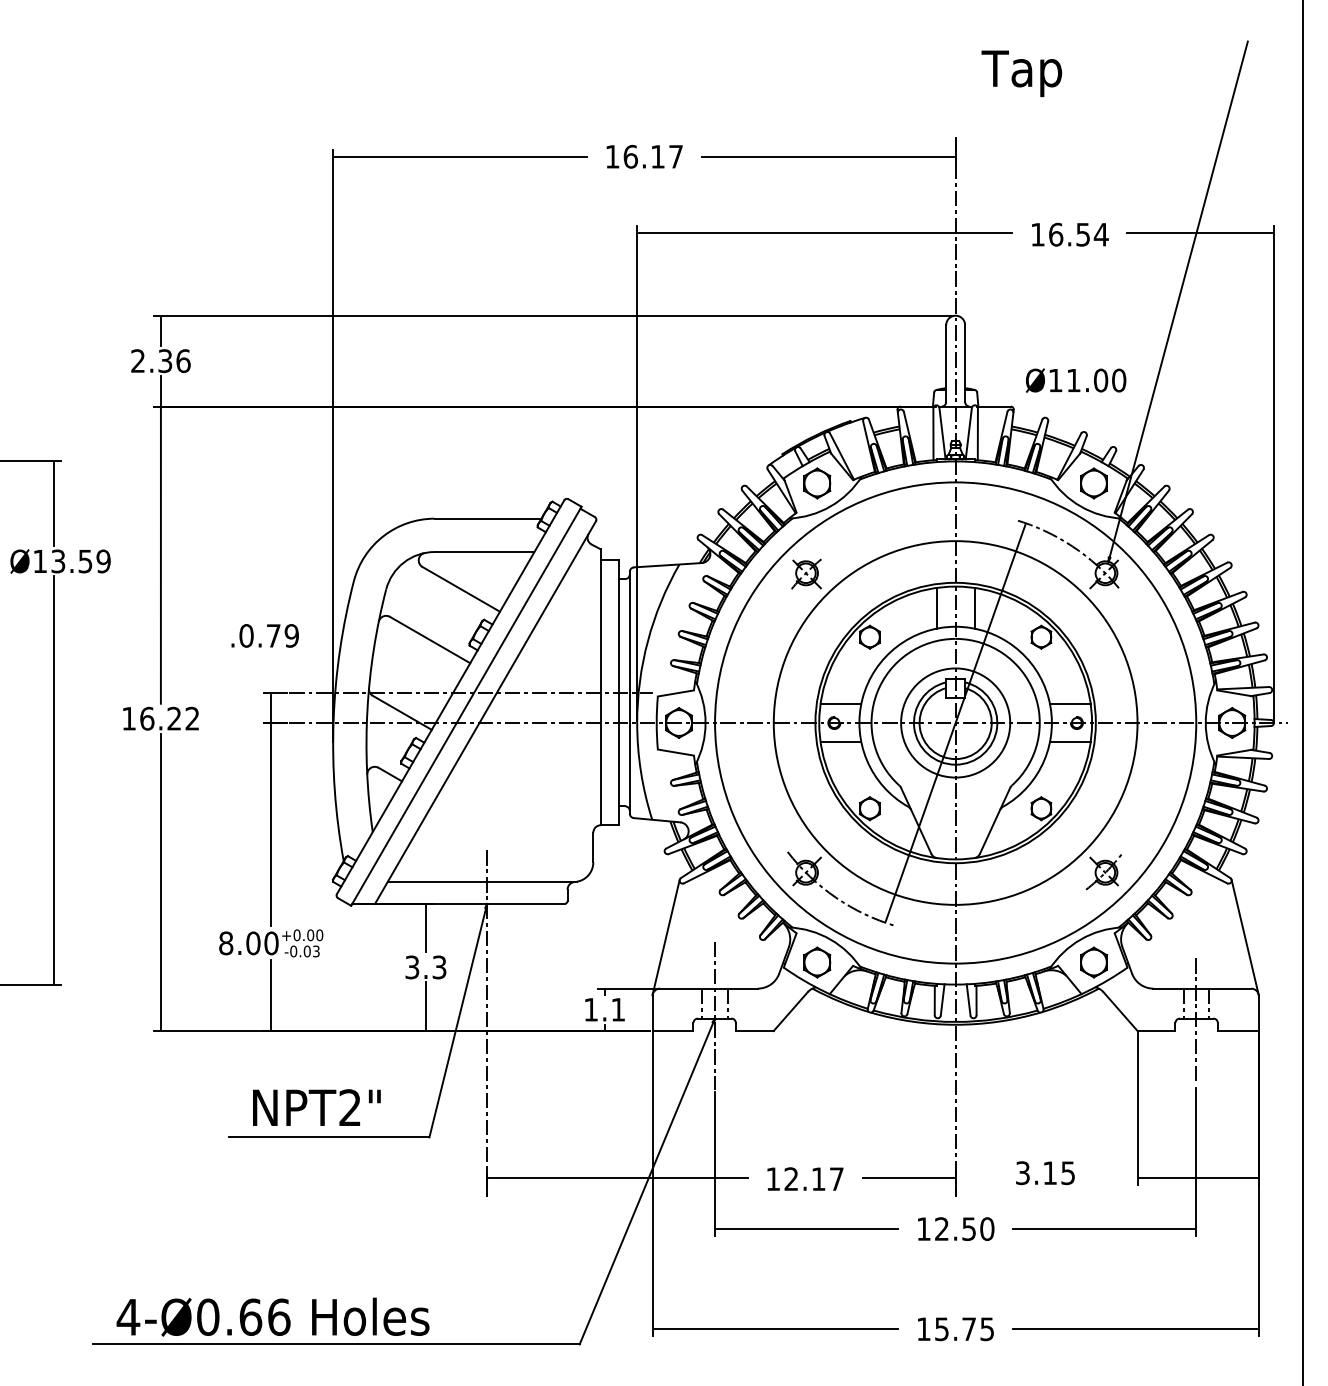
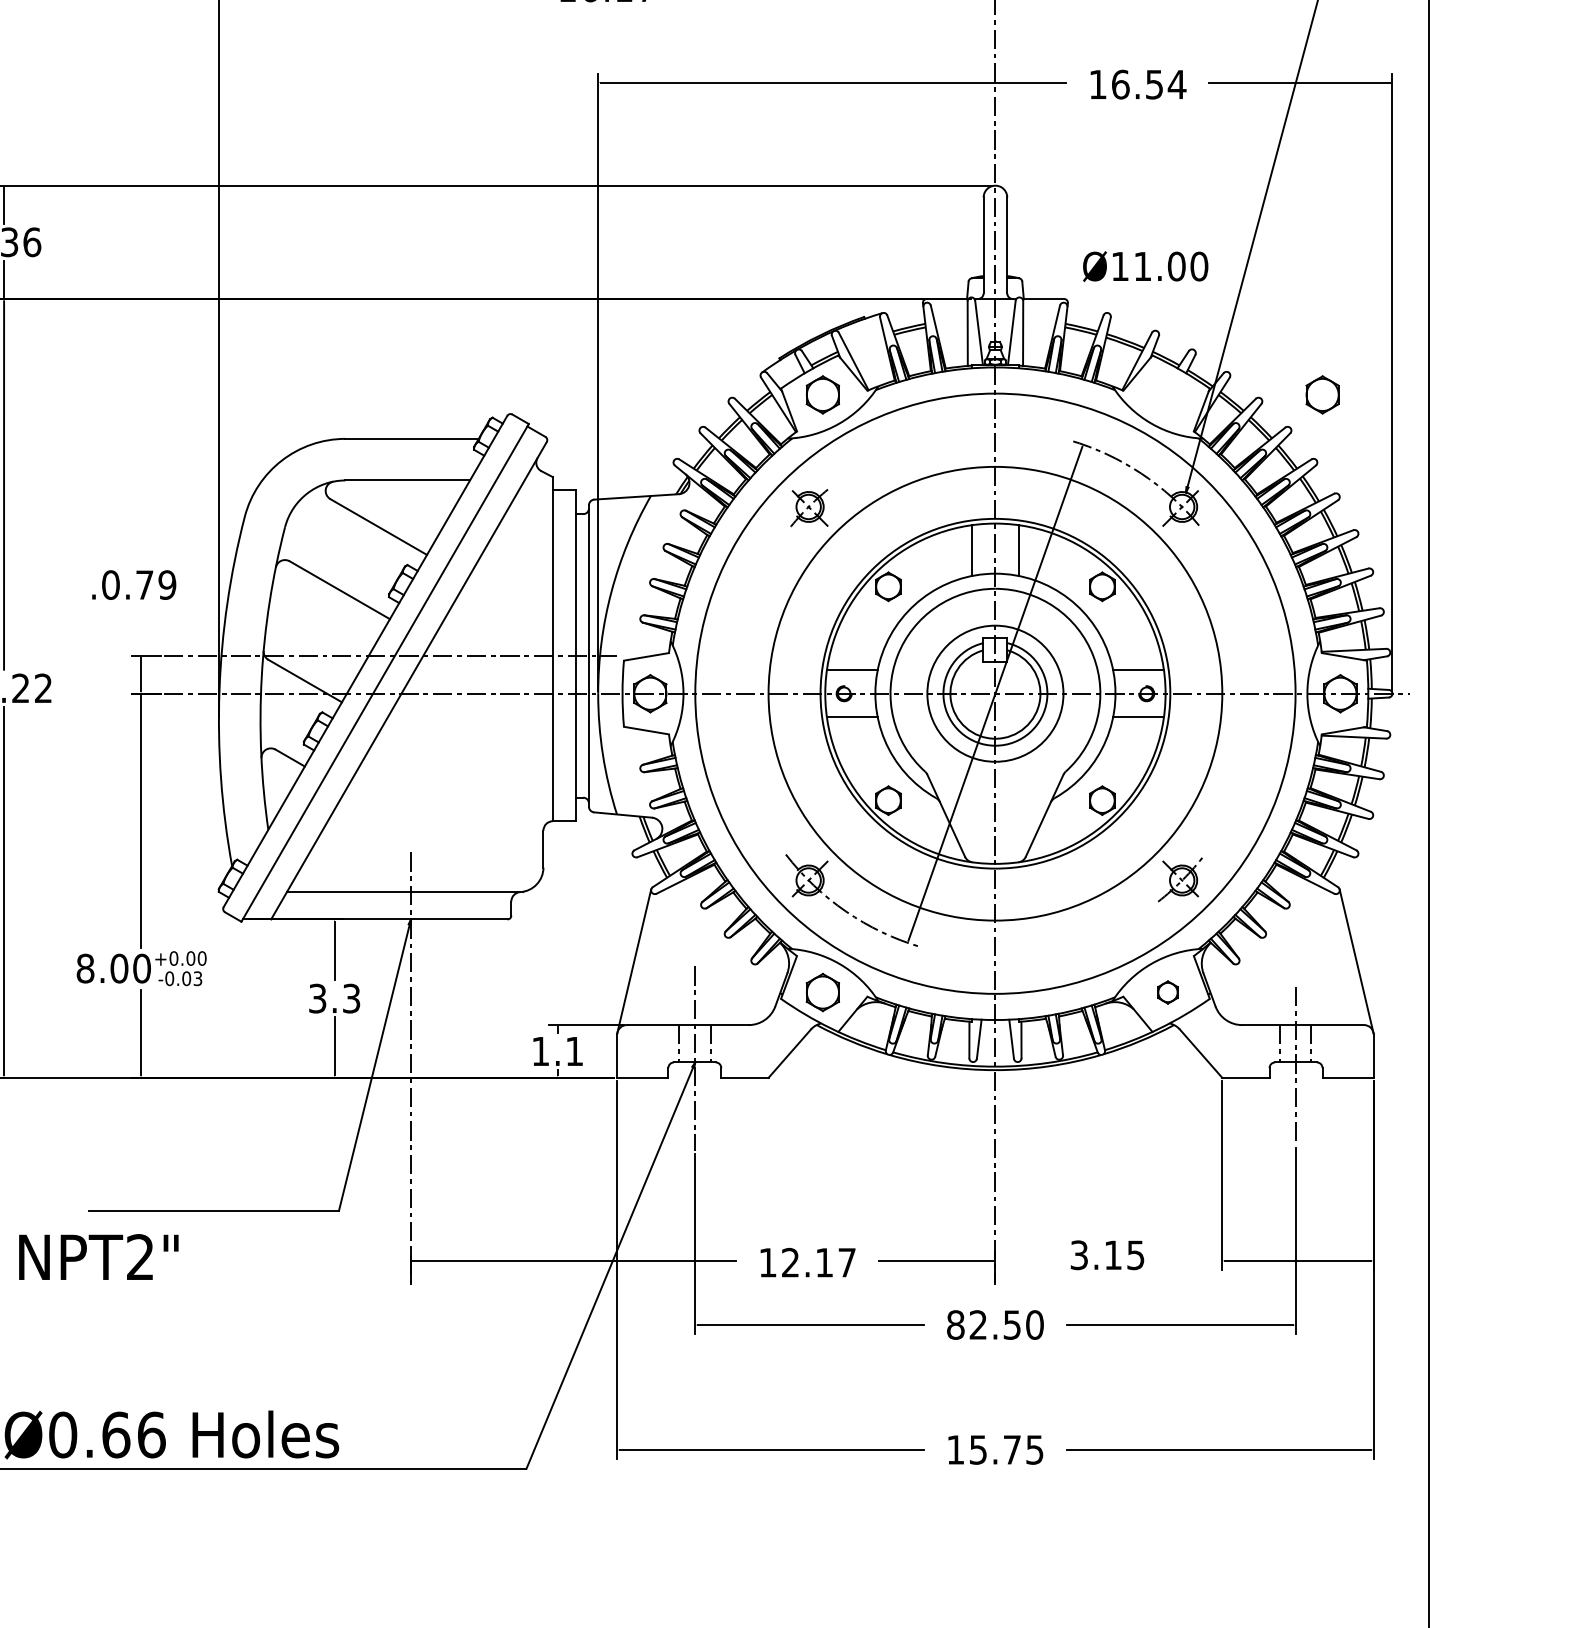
part: (1093, 483) -> (1322, 394), moved
part: (1093, 962) -> (1167, 992), size x0.6
text: (316, 1107) -> (98, 1256), moved
text: (923, 1228) -> (955, 1324), 12.50 -> 82.50

